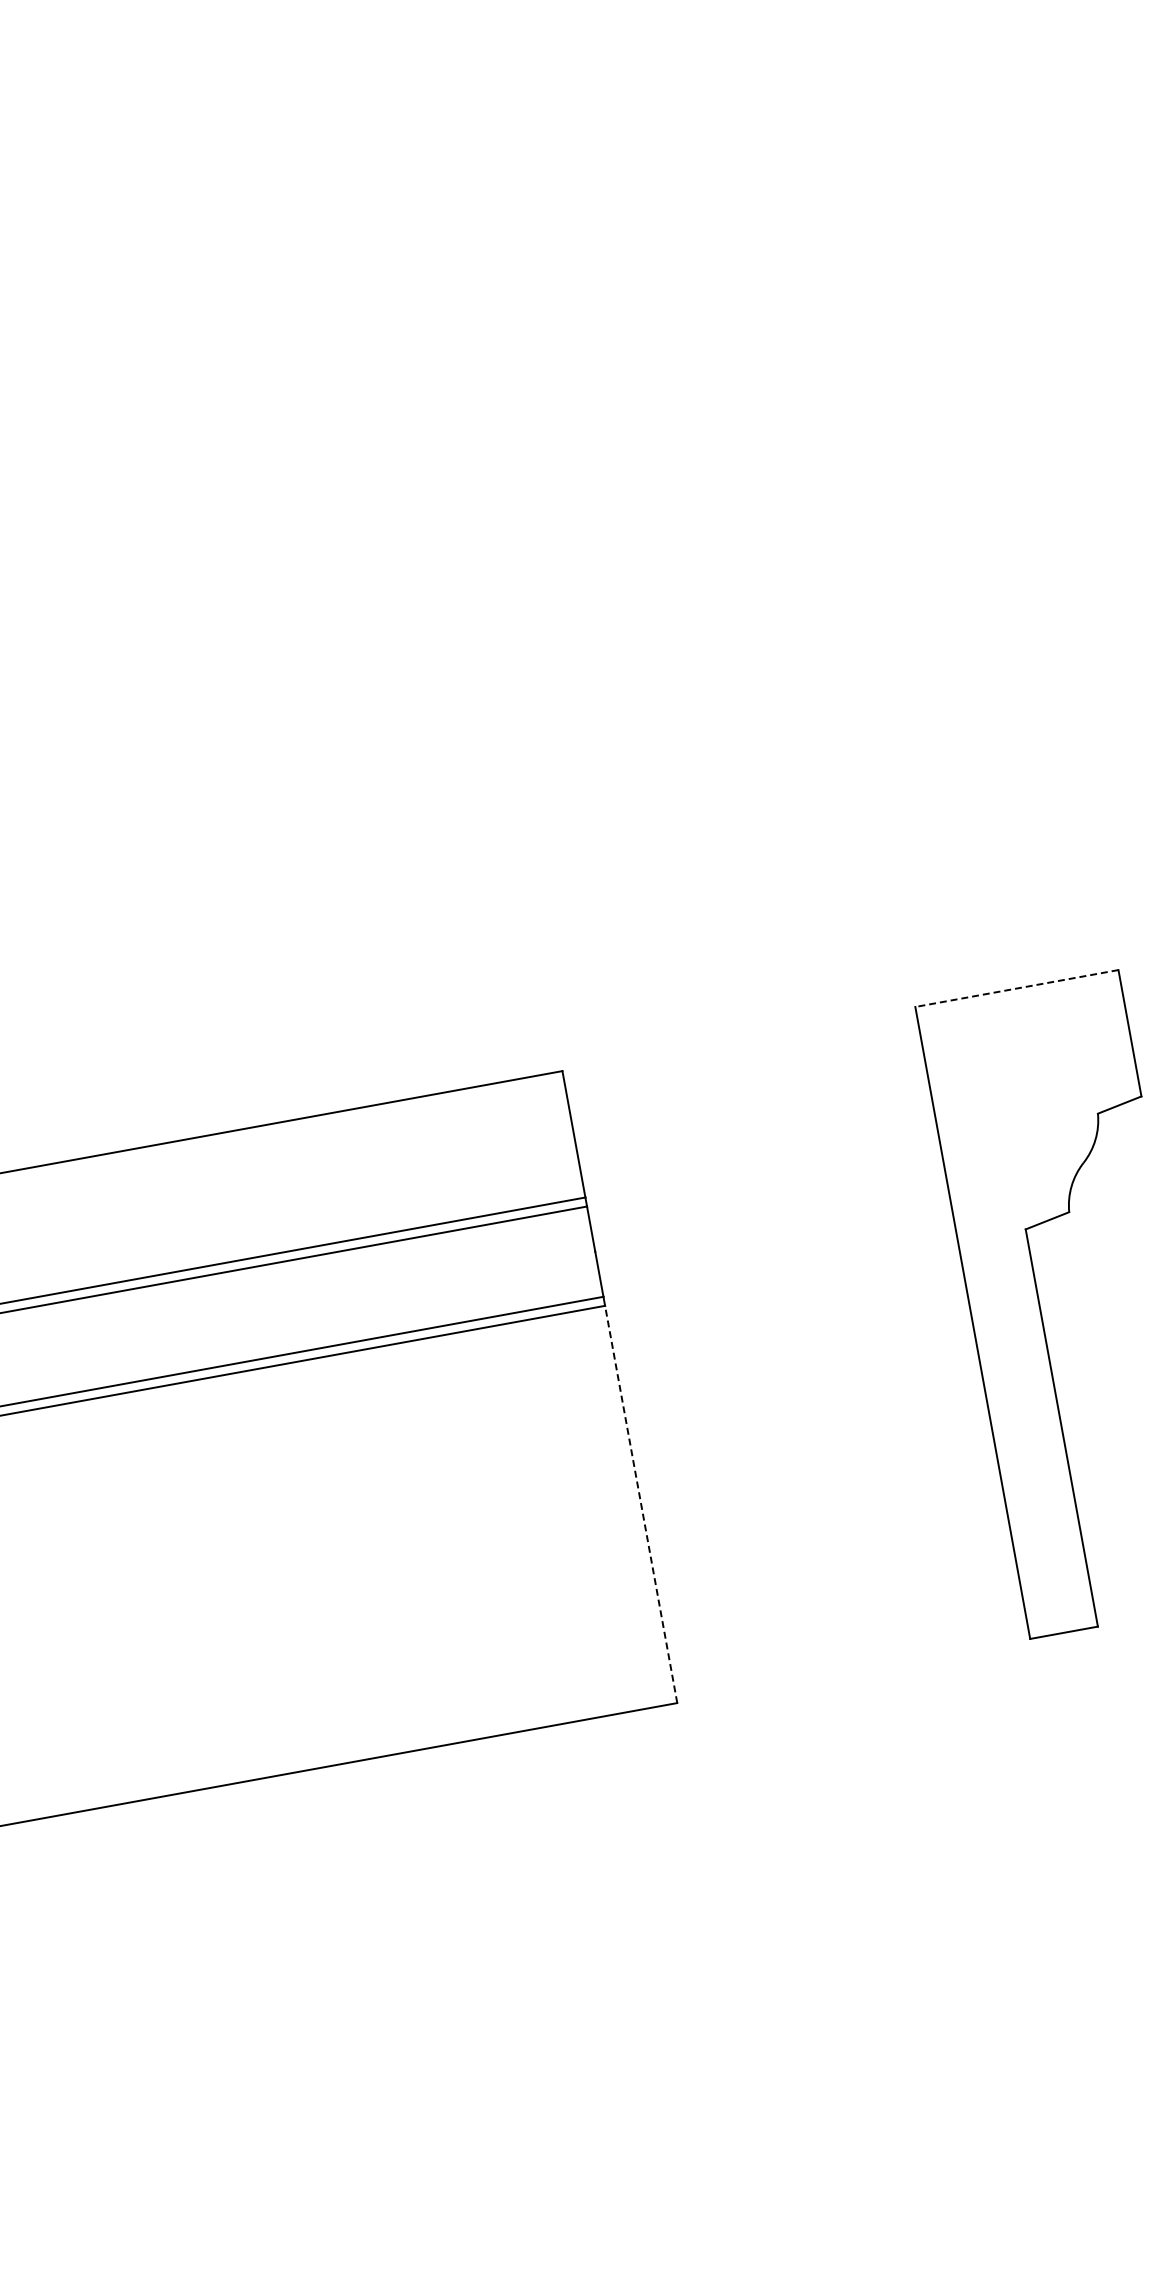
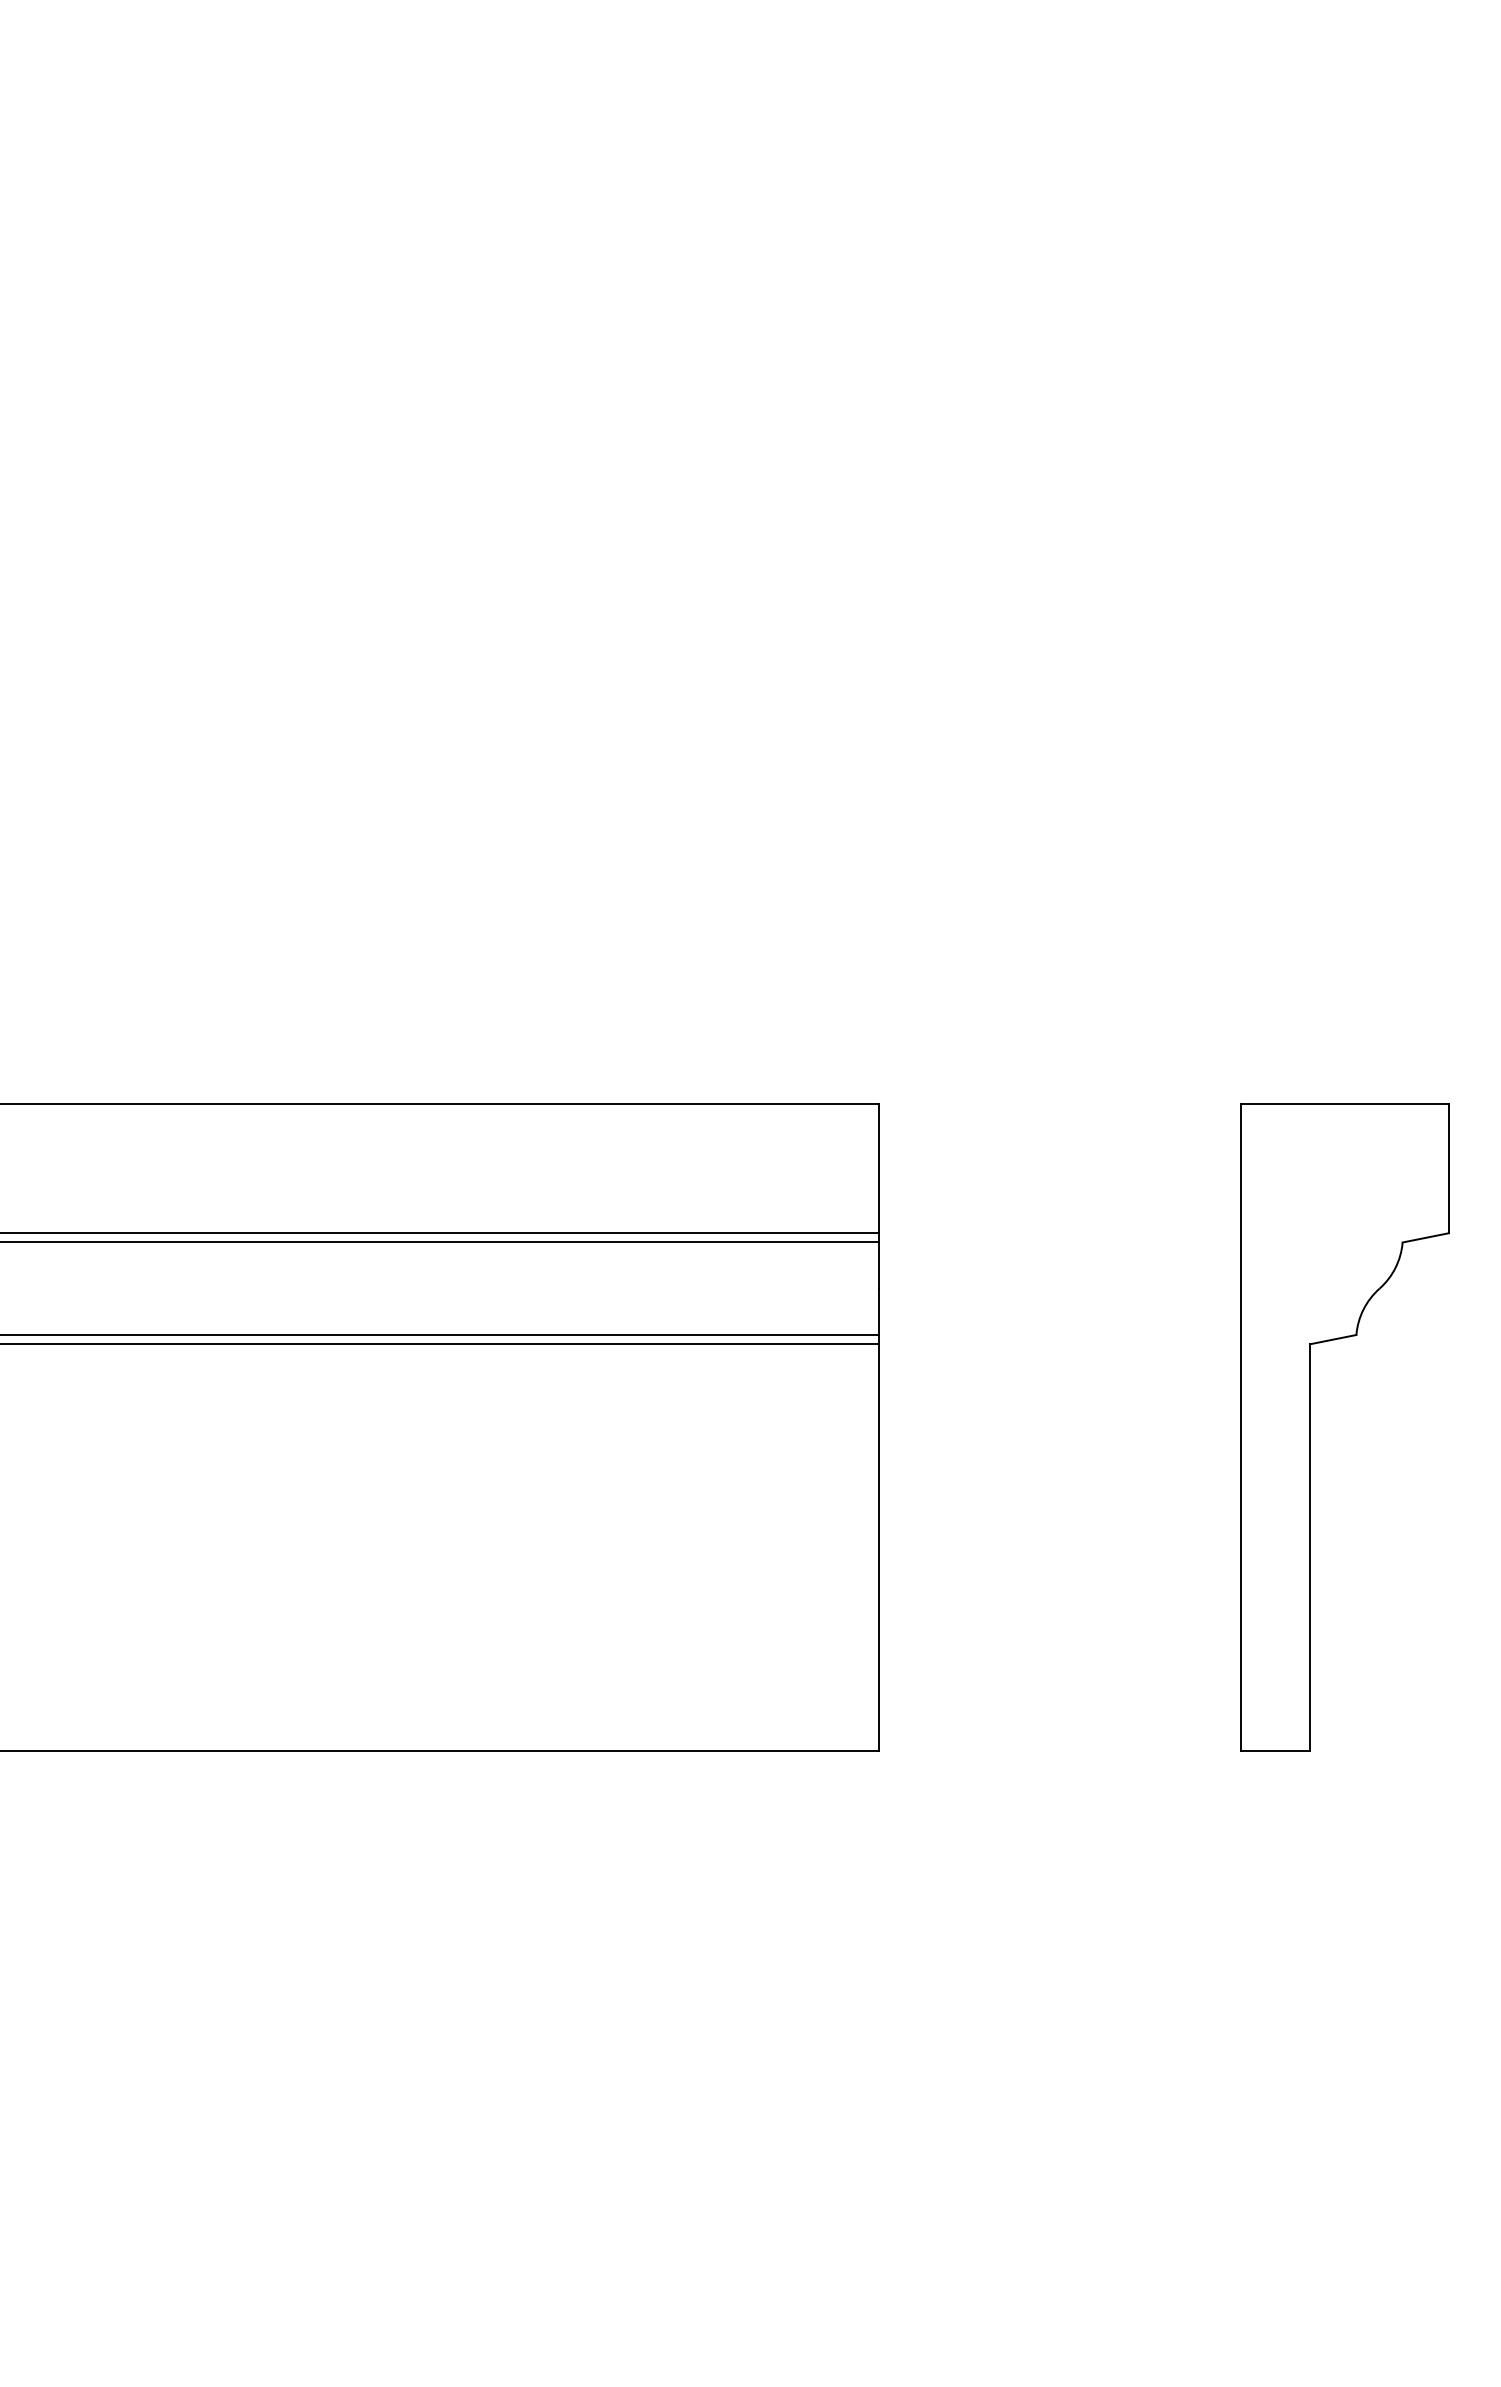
line: (1016, 988) -> (1344, 1103), dashed -> solid
line: (641, 1504) -> (879, 1547), dashed -> solid

